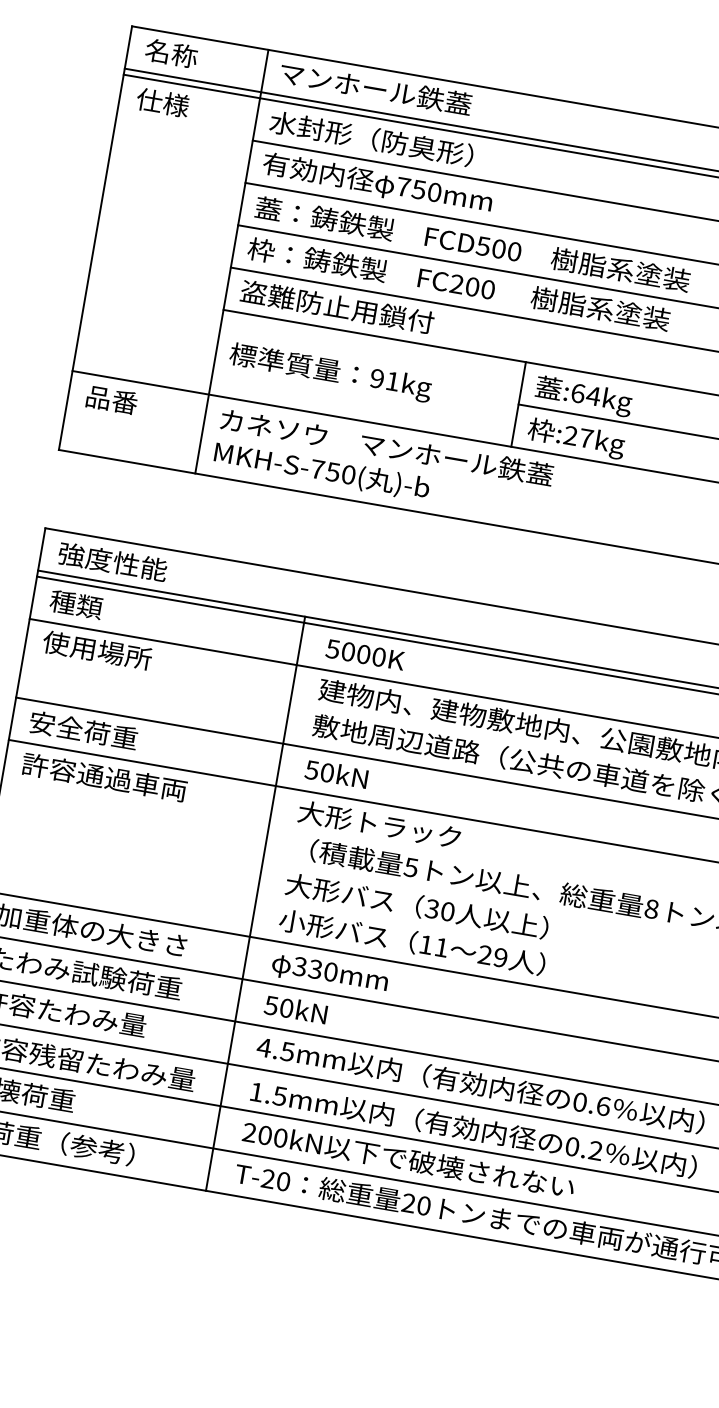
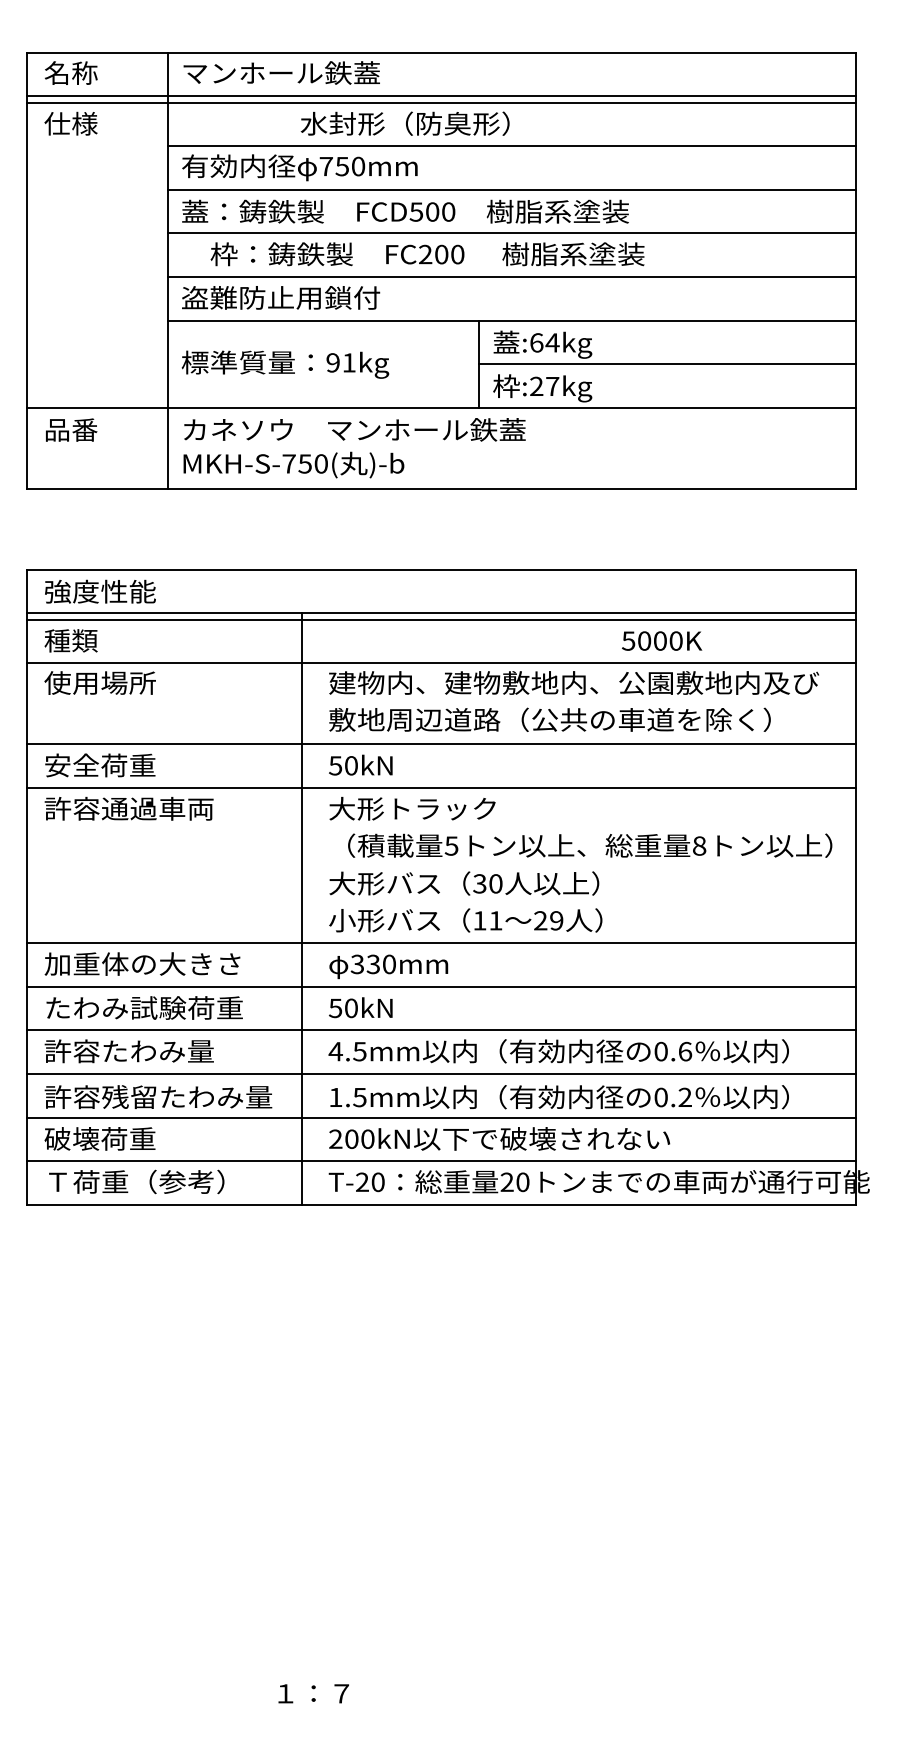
text: (371, 138) -> (404, 123), moved
text: (458, 284) -> (427, 254), moved
text: (365, 654) -> (662, 640), moved

